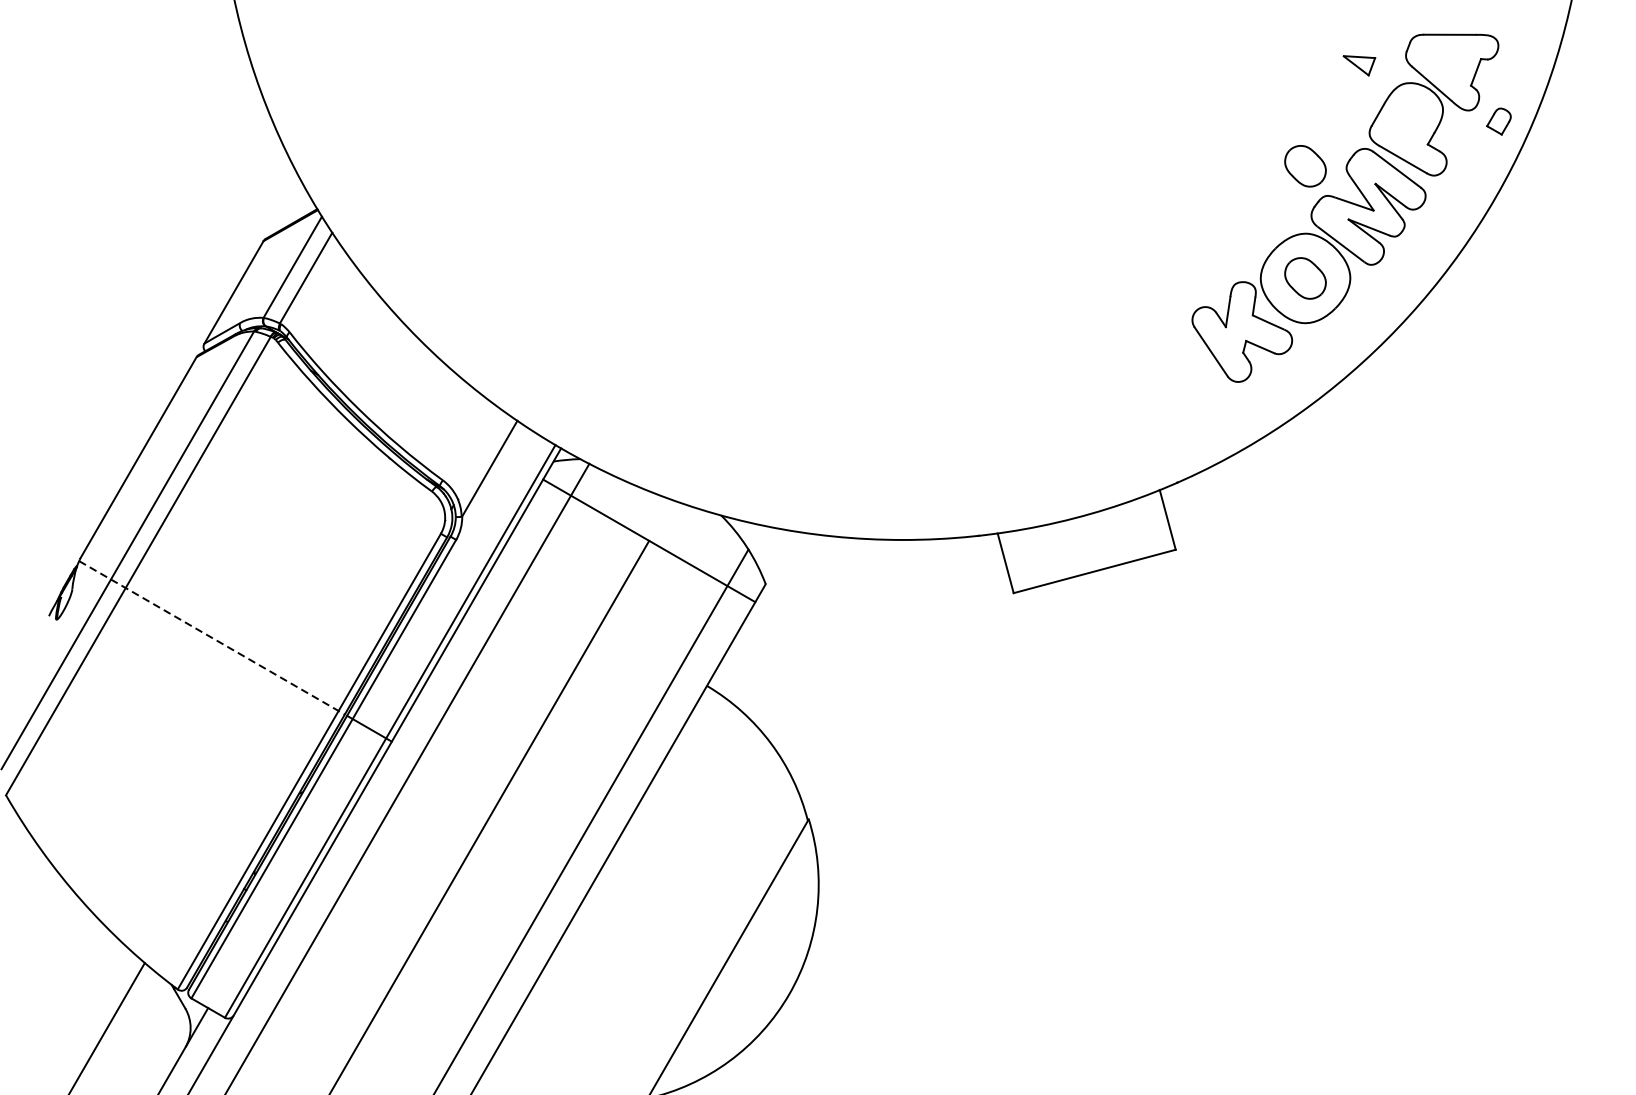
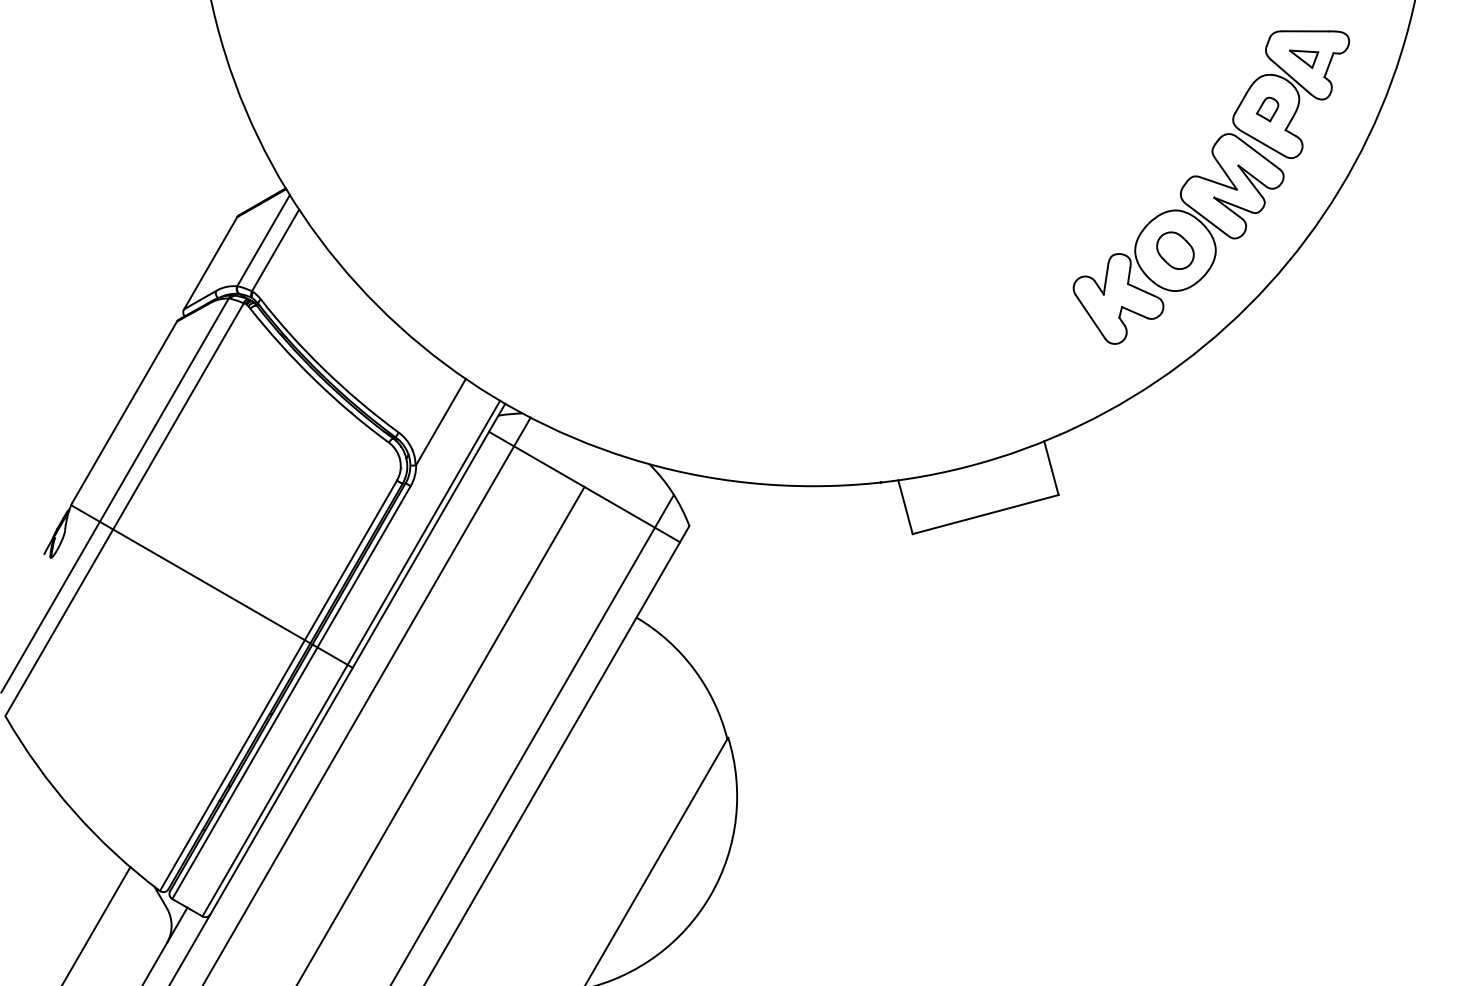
part: (1359, 64) -> (1304, 58), moved
part: (1498, 121) -> (1267, 109), moved
part: (1305, 166) -> (1175, 149), removed
line: (212, 638) -> (191, 574), dashed -> solid

